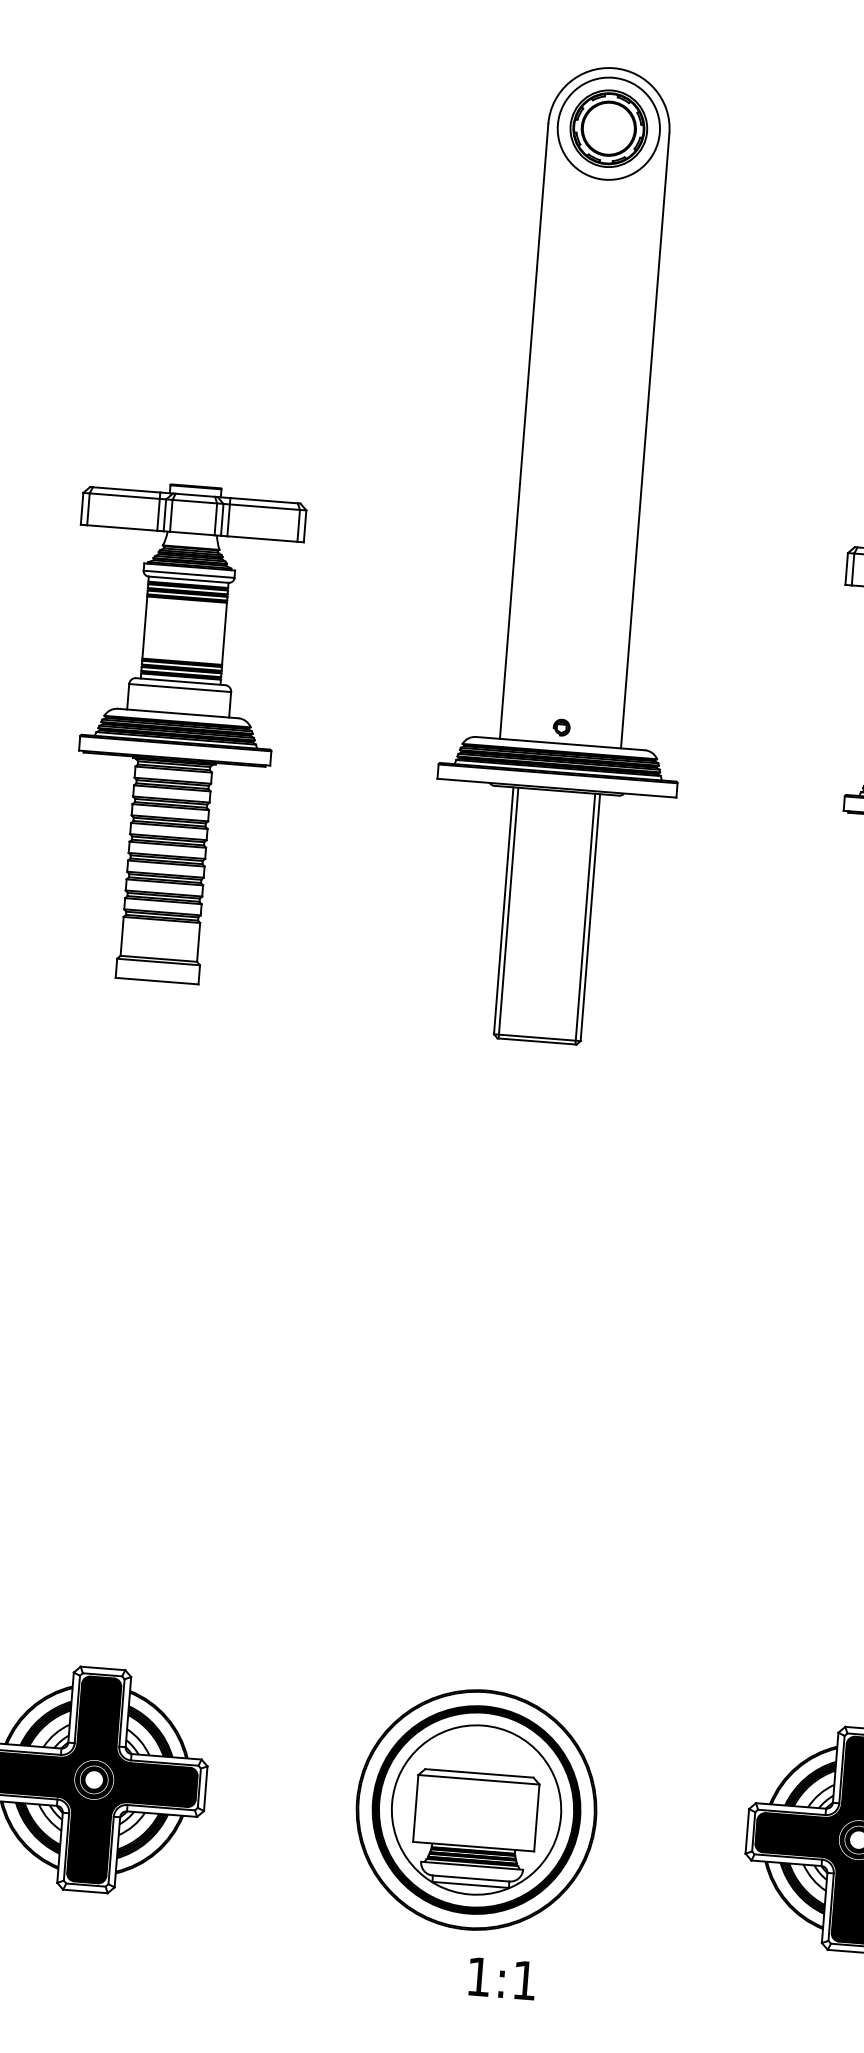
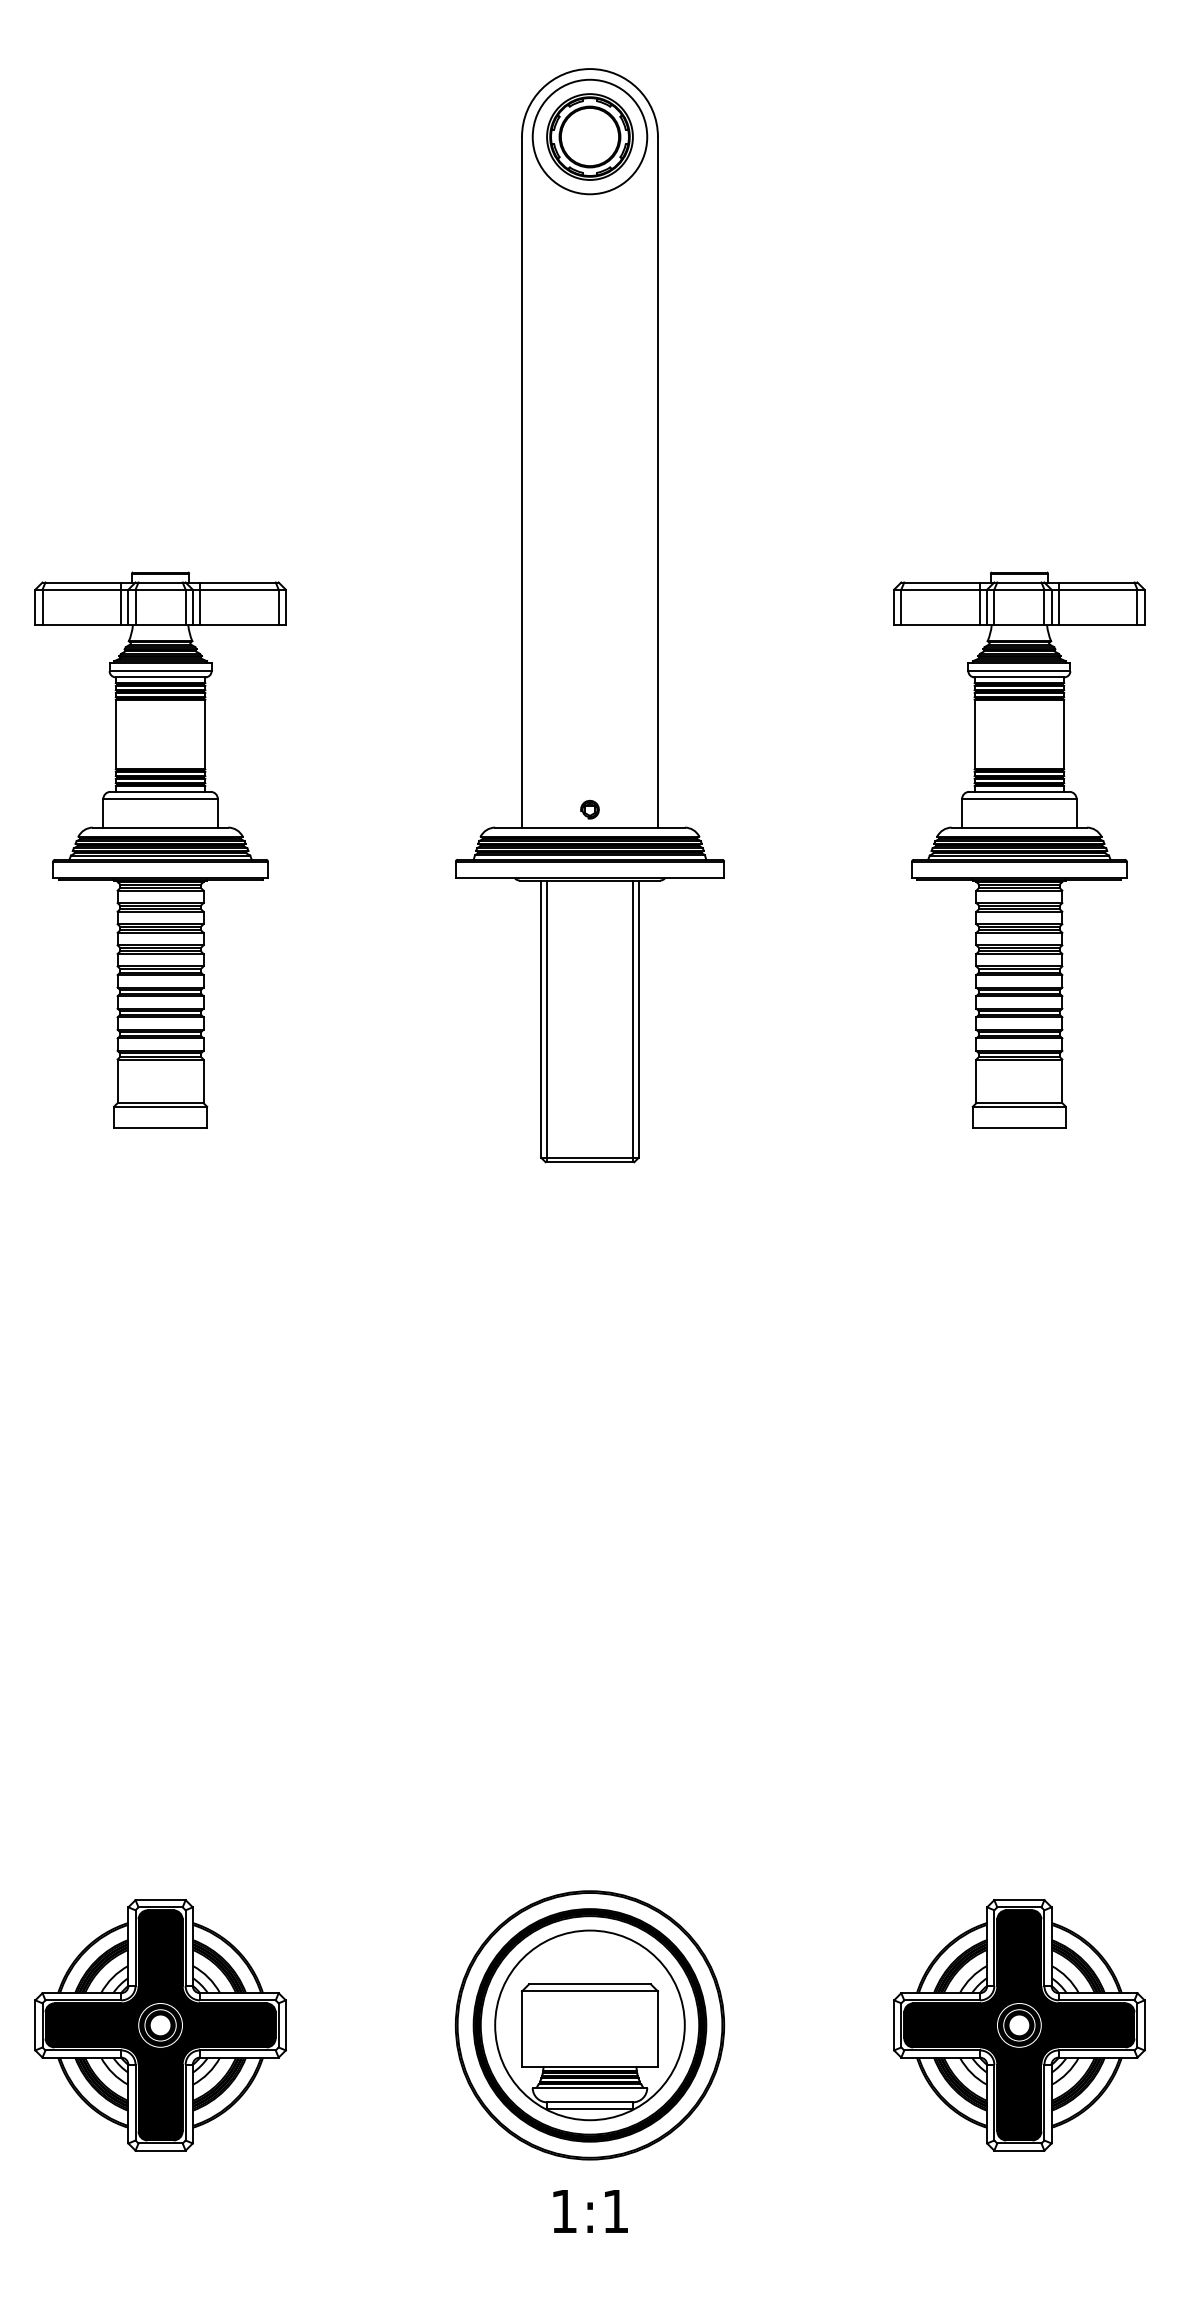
text: (502, 1978) -> (590, 2211), moved

